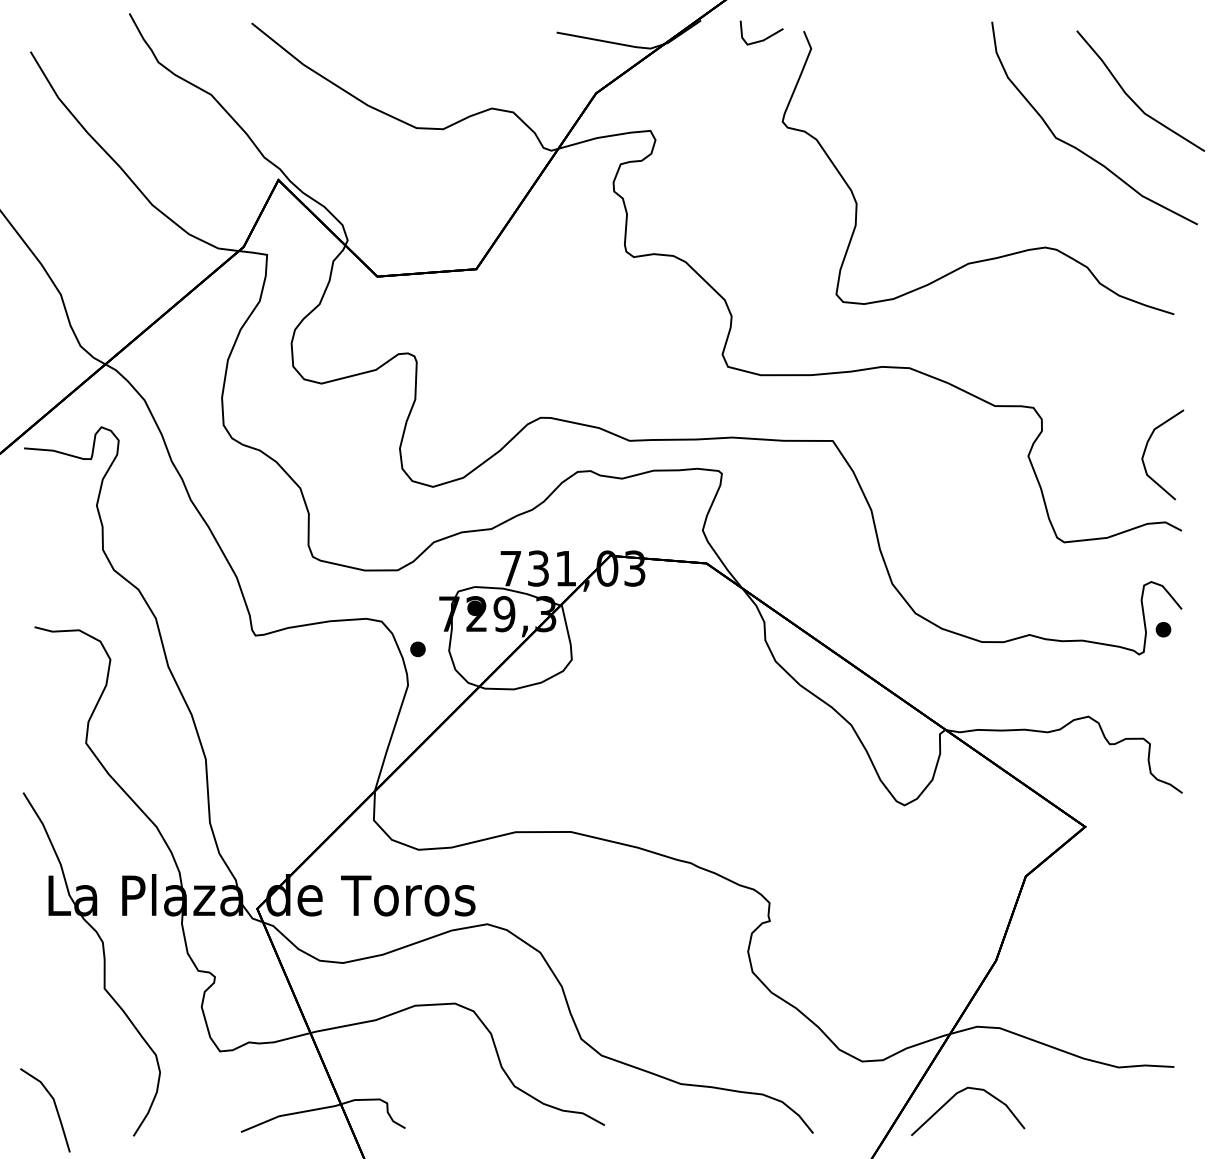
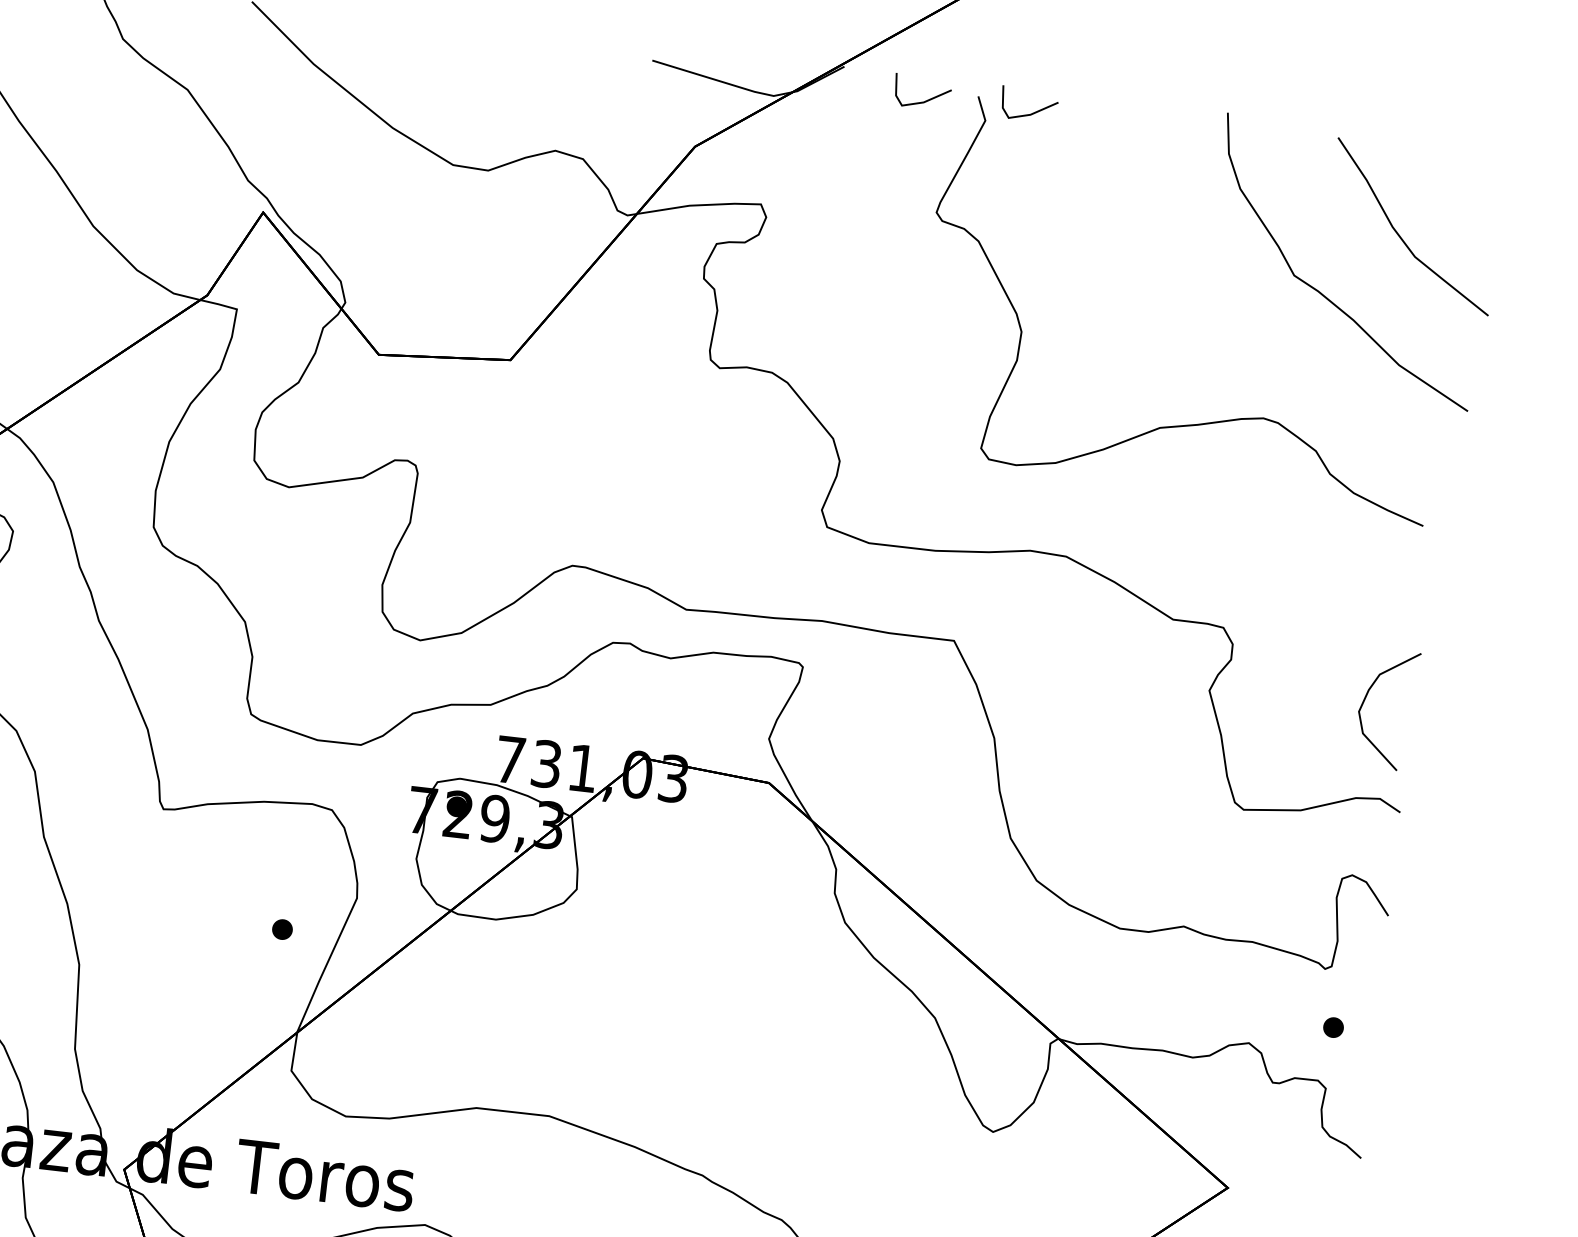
line: (845, 38) -> (1032, 112), added
part: (1163, 629) -> (1333, 1027), moved
part: (417, 649) -> (281, 929), moved

